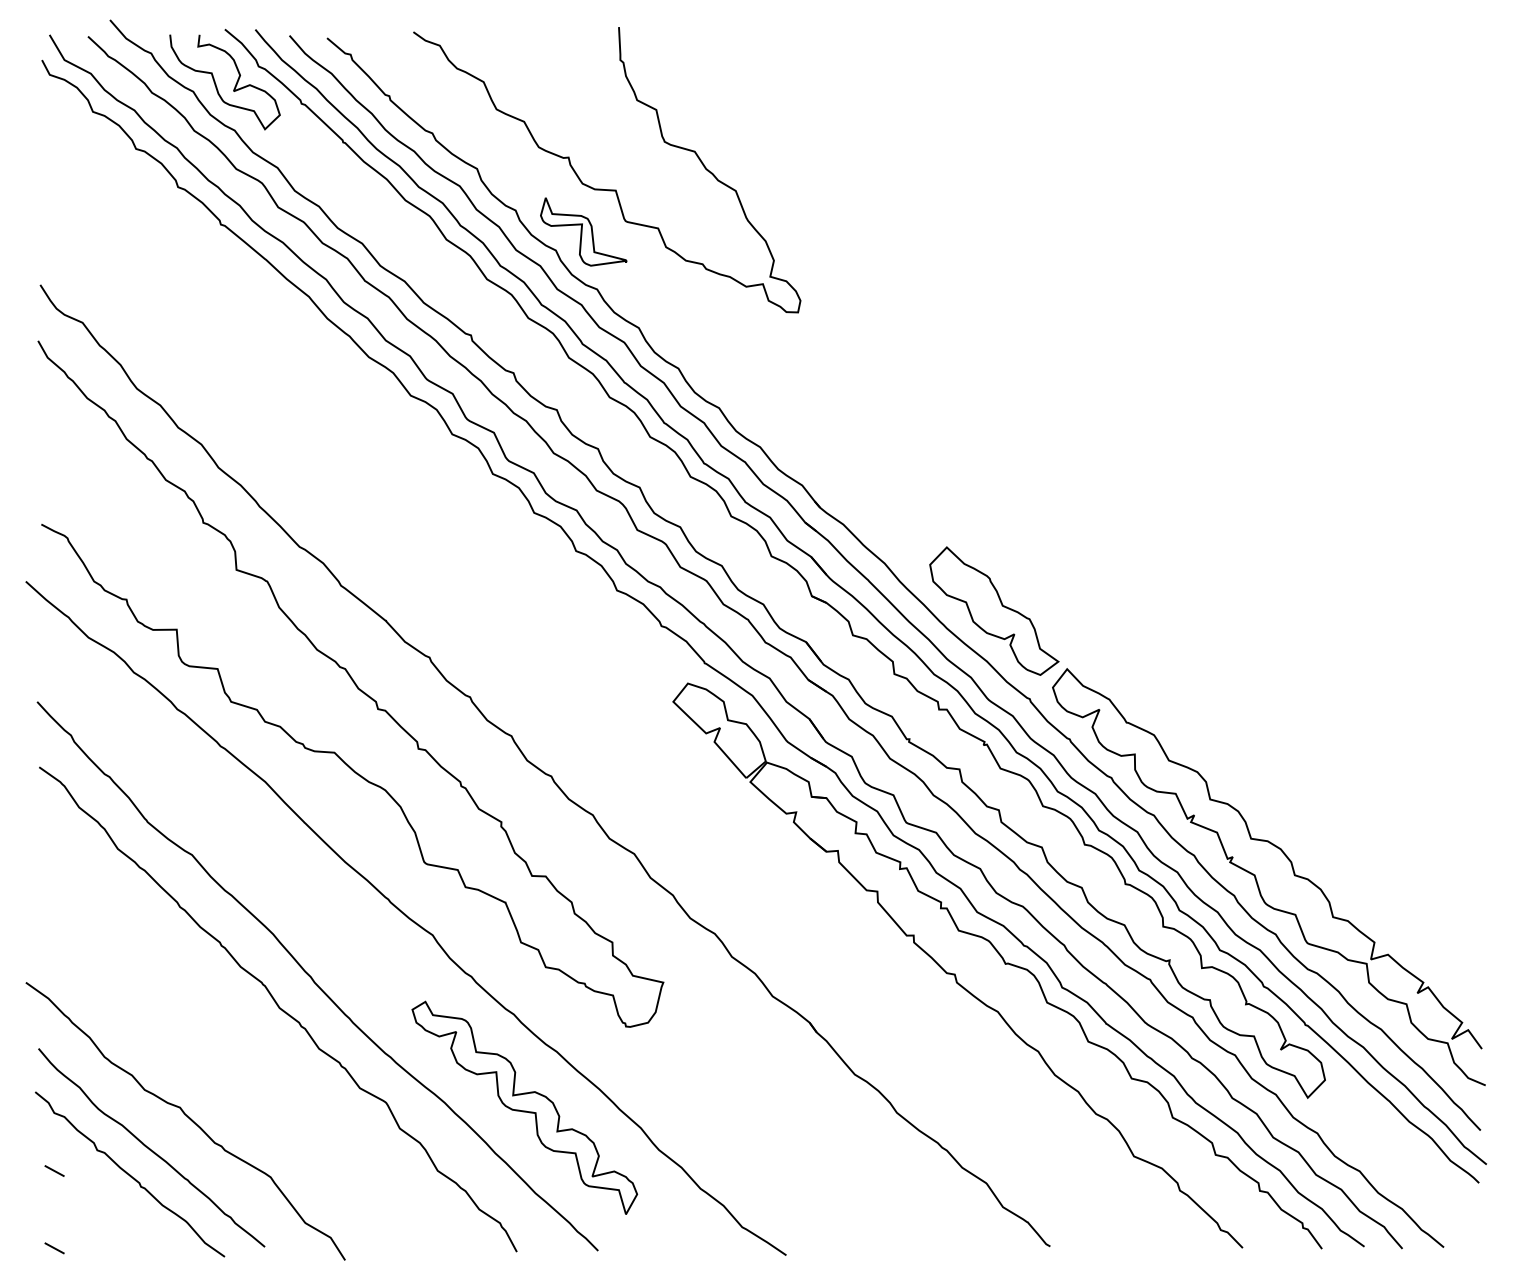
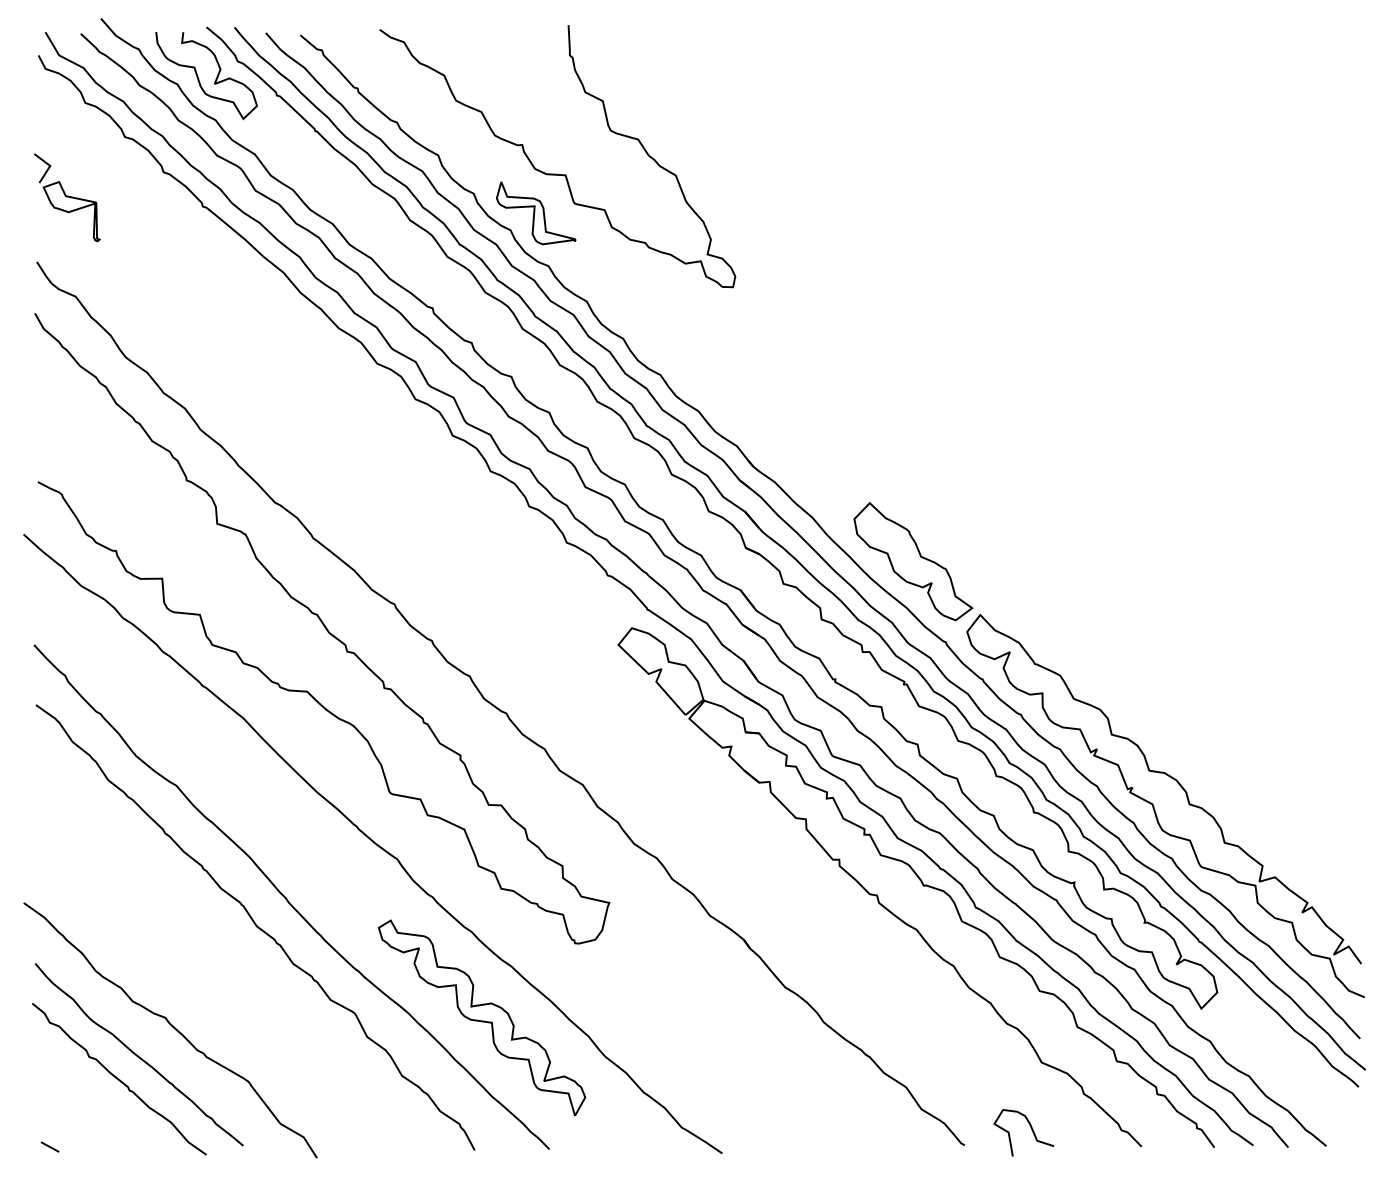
part: (73, 214) -> (67, 197), added
line: (53, 1170) -> (49, 1075), removed
curve: (1122, 1230) -> (1031, 1130), added

